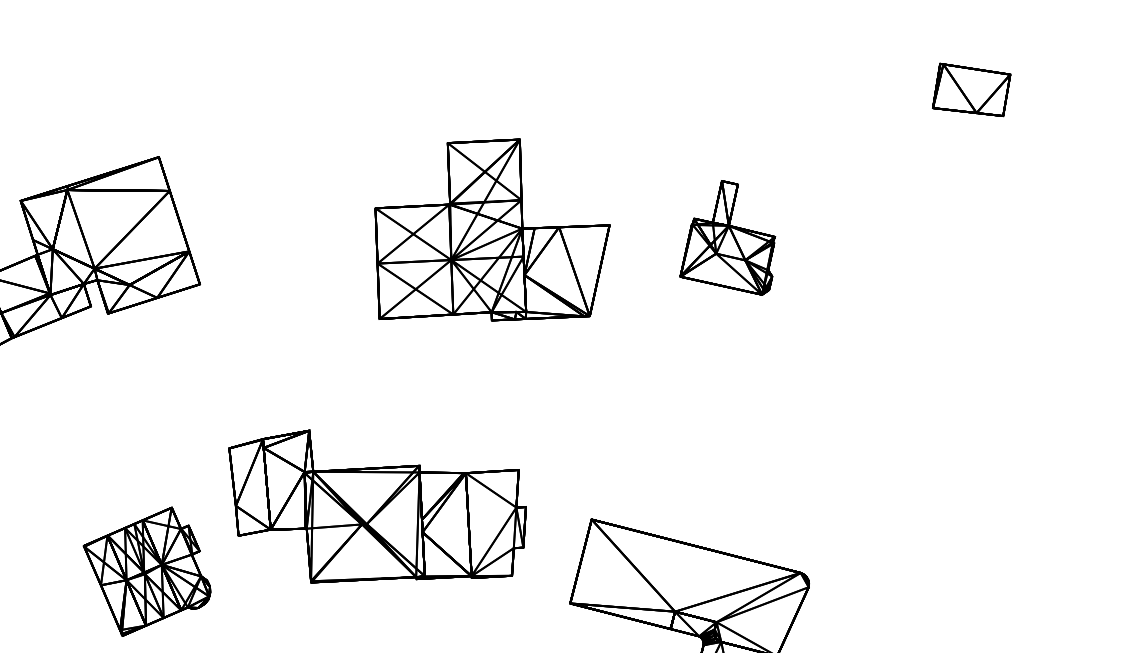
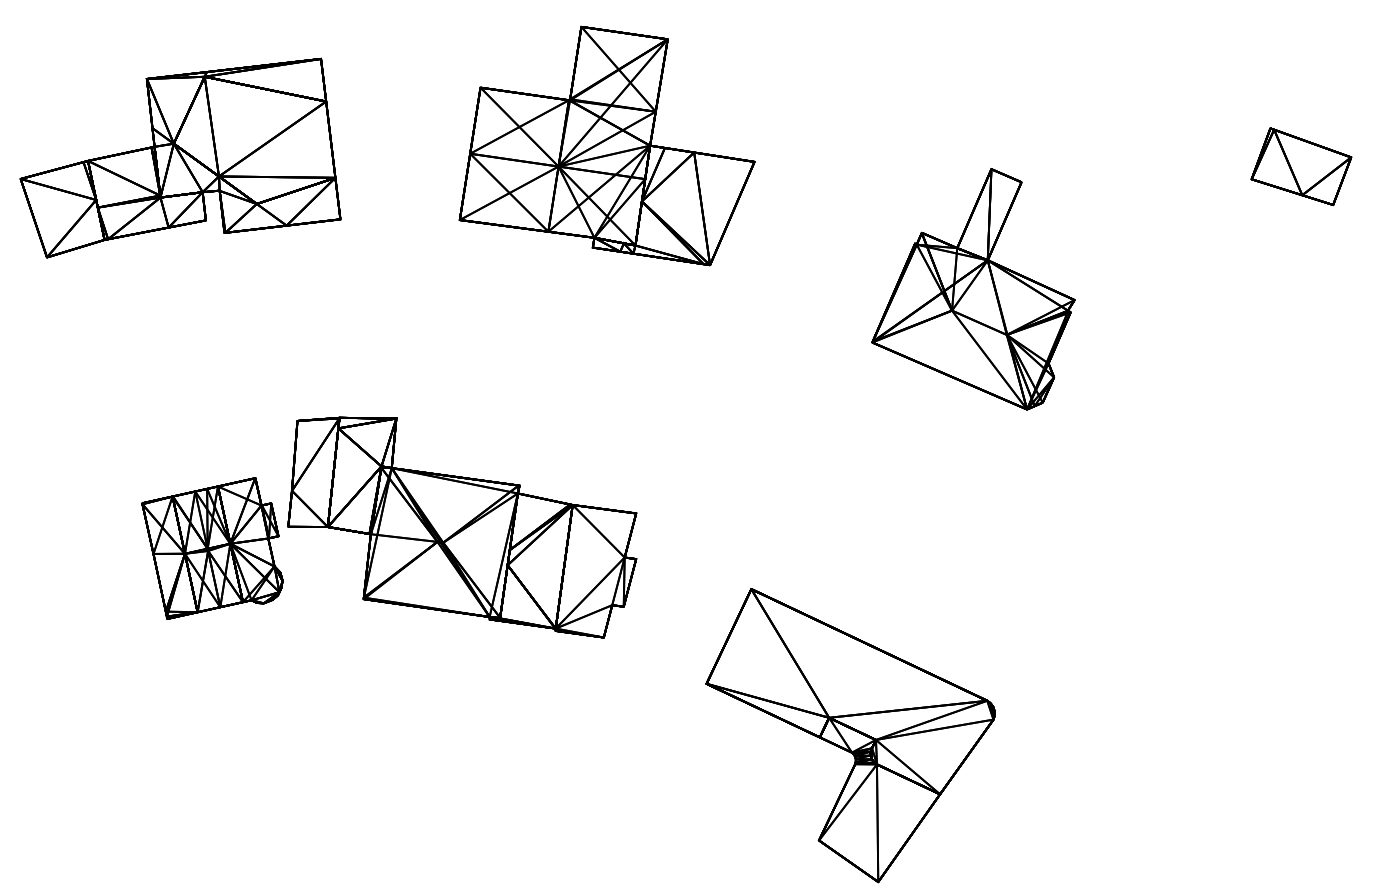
part: (486, 235) -> (606, 145), moved
part: (724, 241) -> (973, 289), size x1.67
part: (380, 508) -> (462, 527), moved

